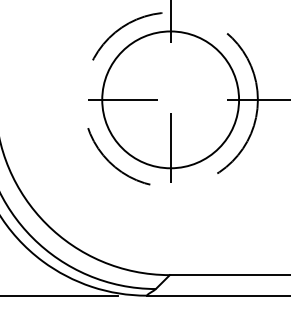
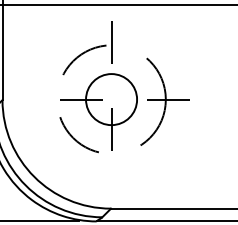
circle: (170, 99) -> (111, 99), size x0.6

